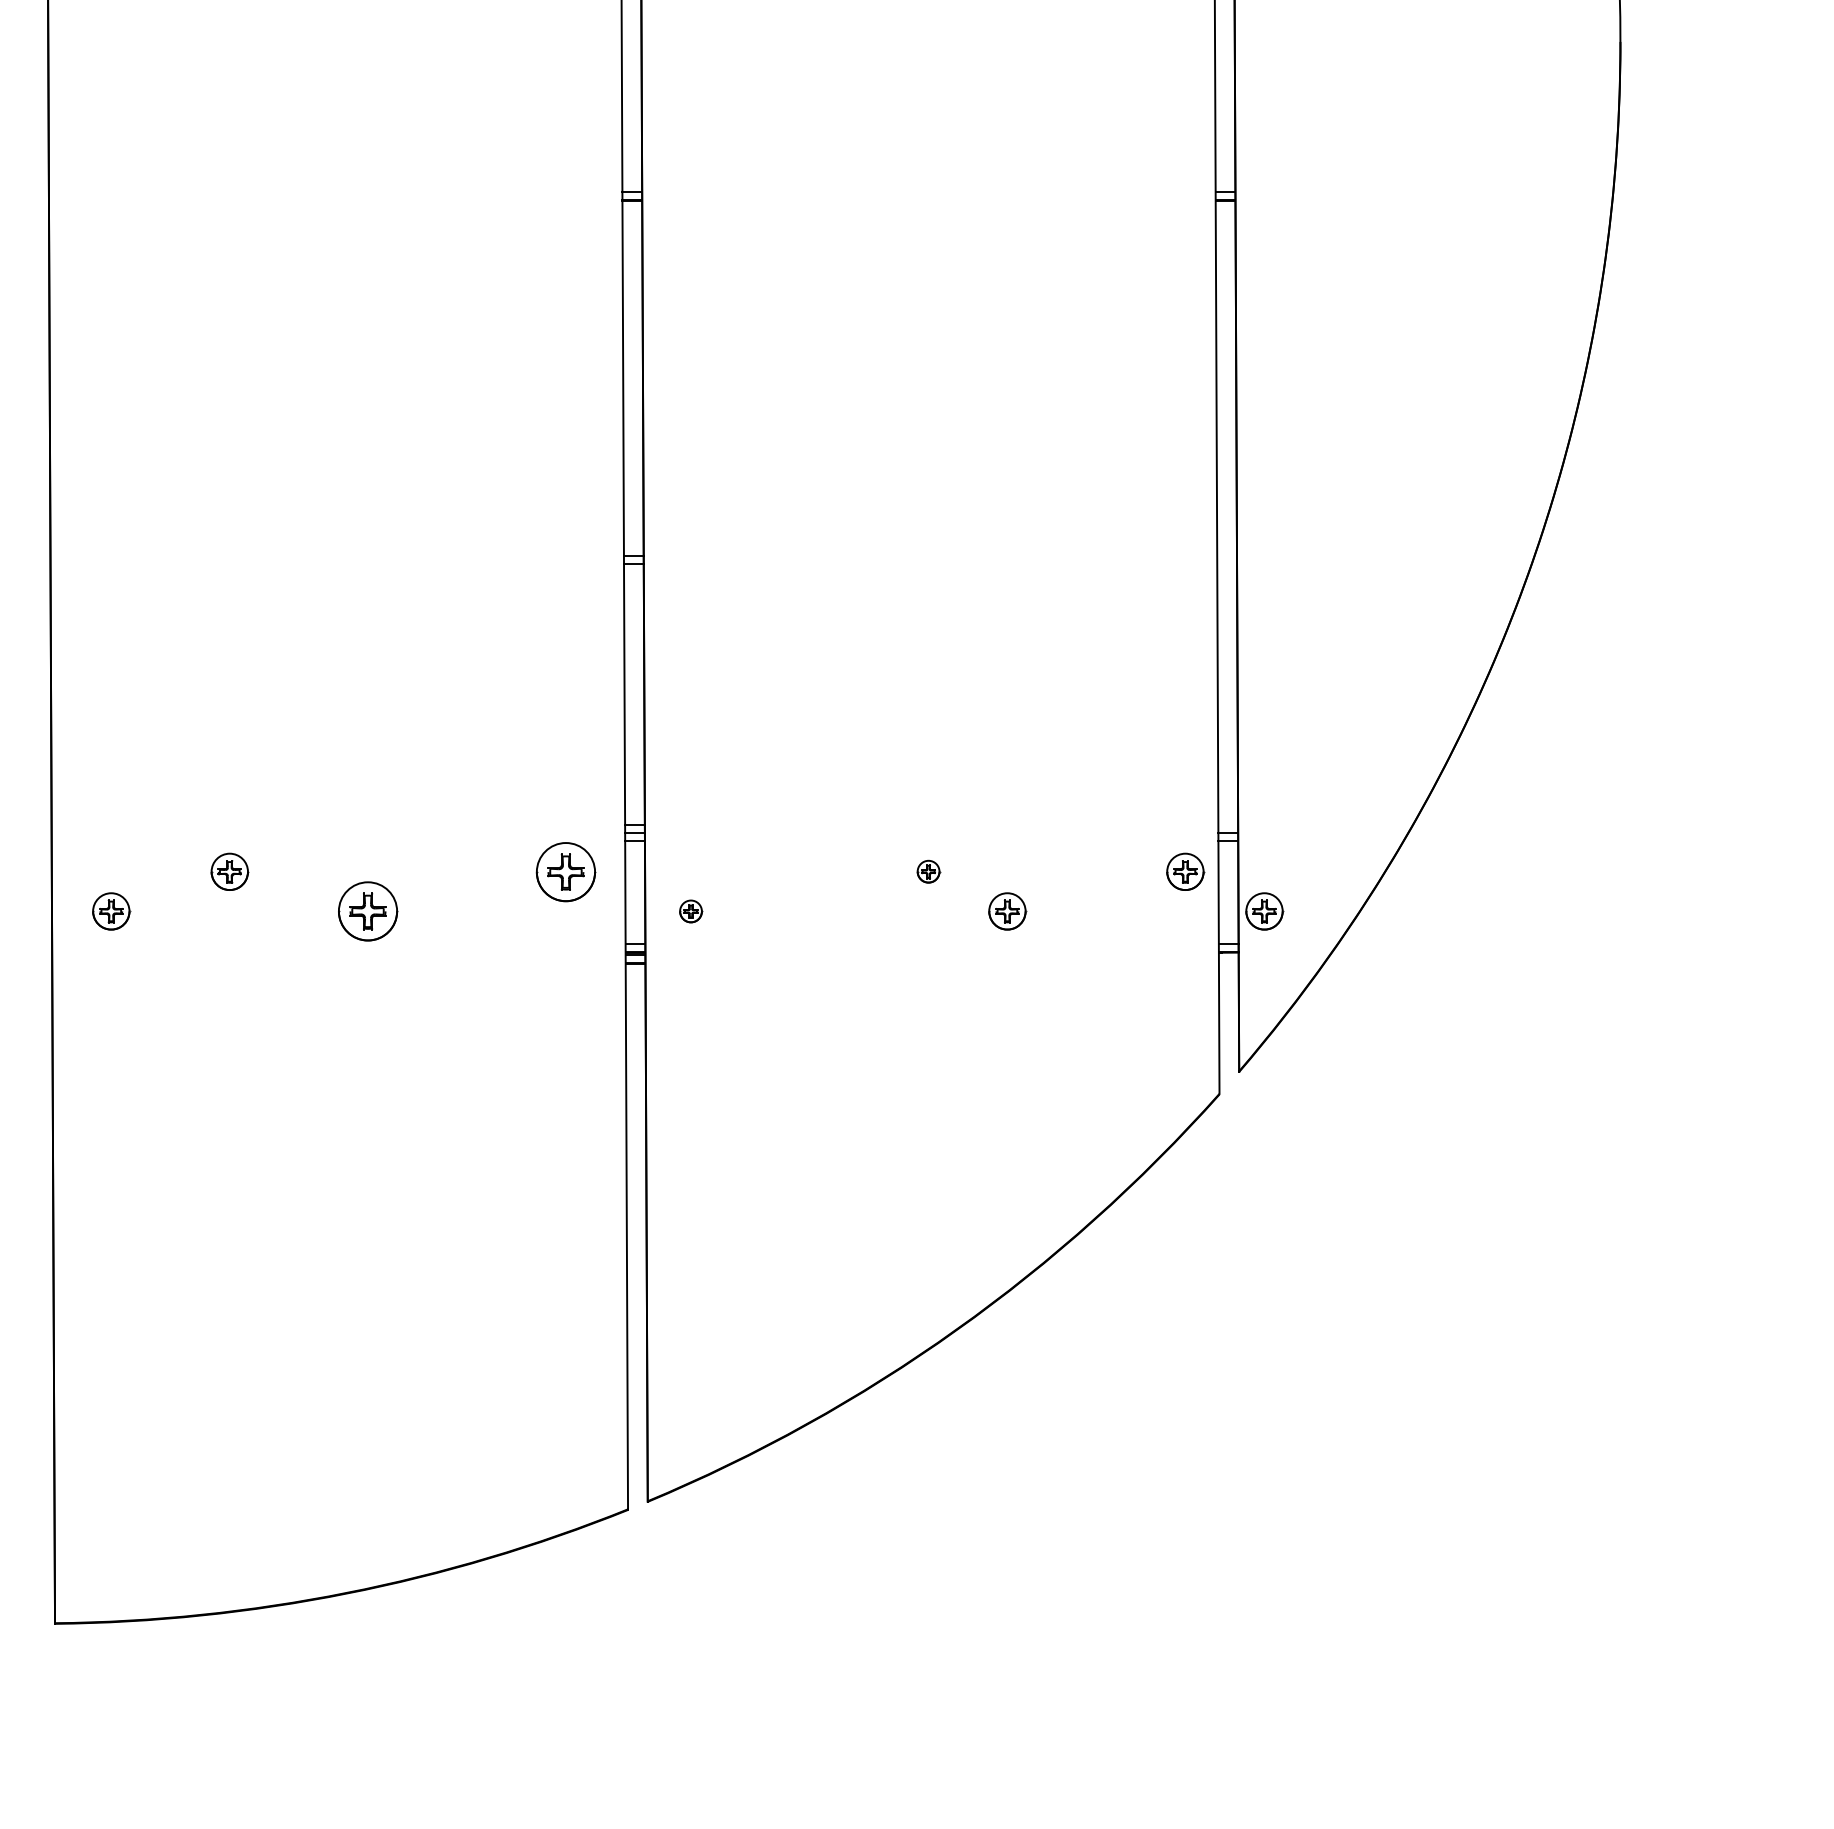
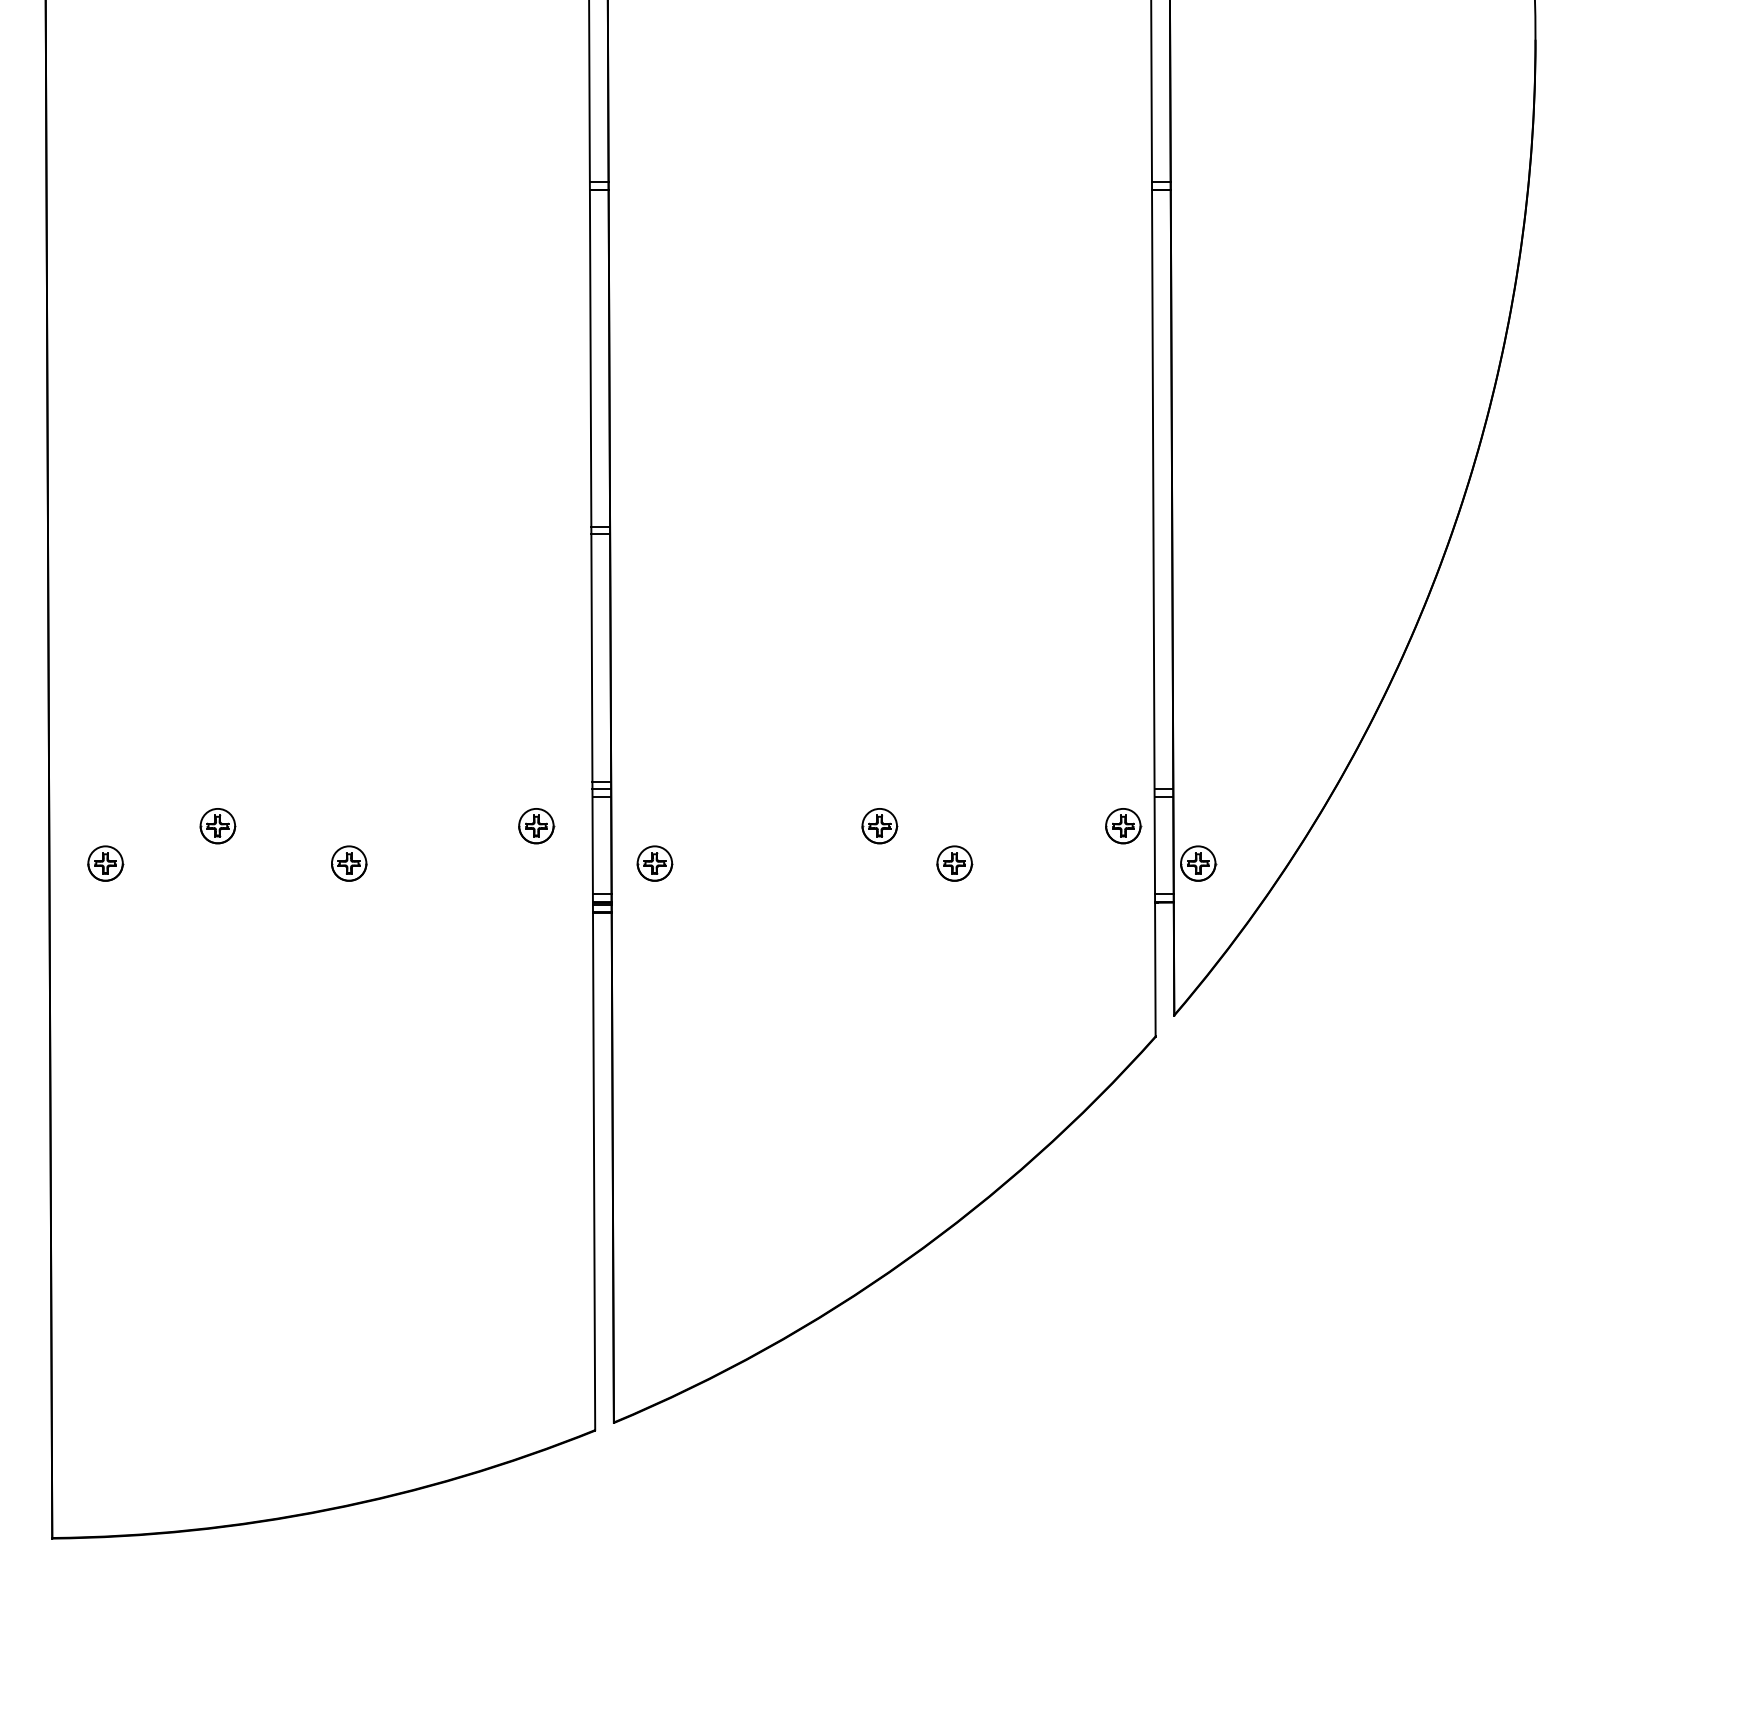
part: (565, 871) -> (535, 825), size x0.62
part: (928, 871) -> (879, 825), size x1.67
part: (368, 911) -> (349, 863), size x0.62
part: (690, 911) -> (654, 863), size x1.67

